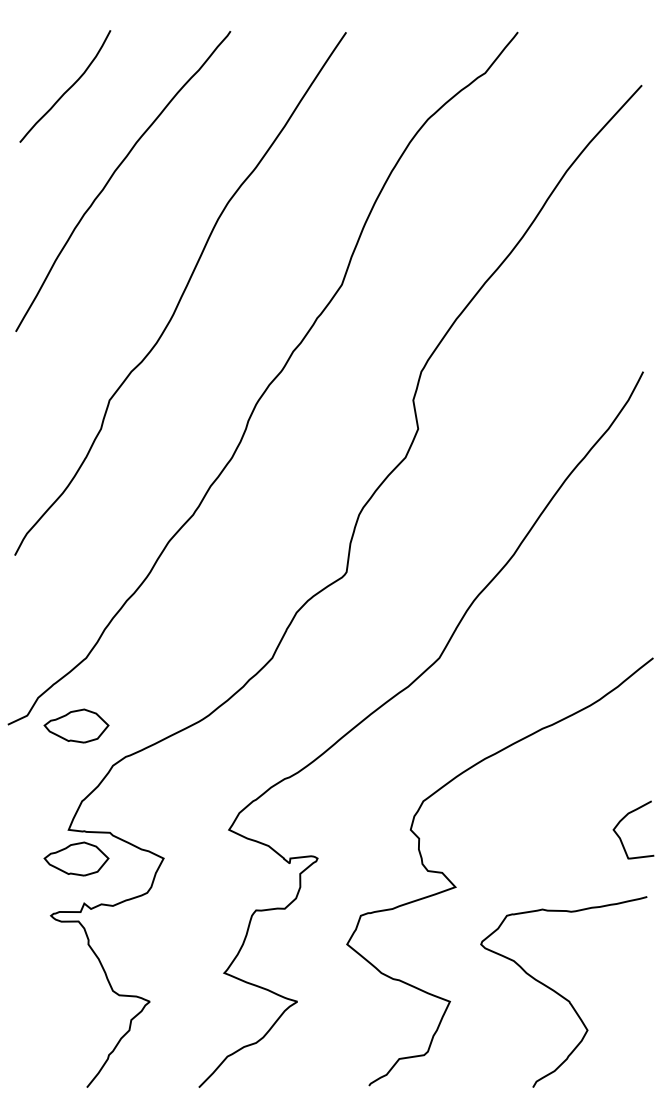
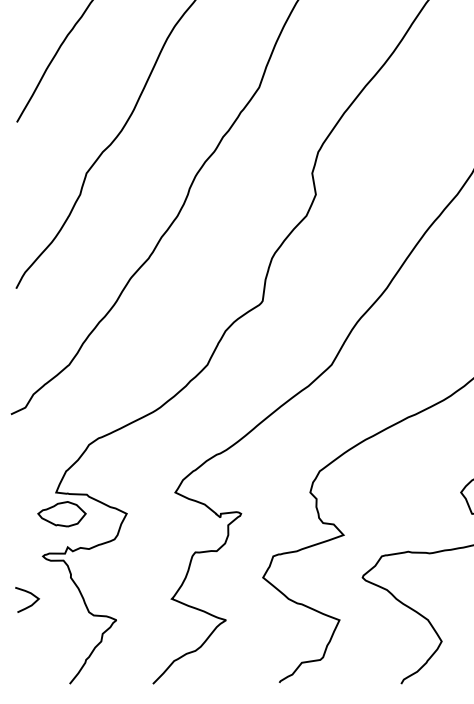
part: (76, 725) -> (61, 414), removed
curve: (33, 981) -> (30, 605), added

